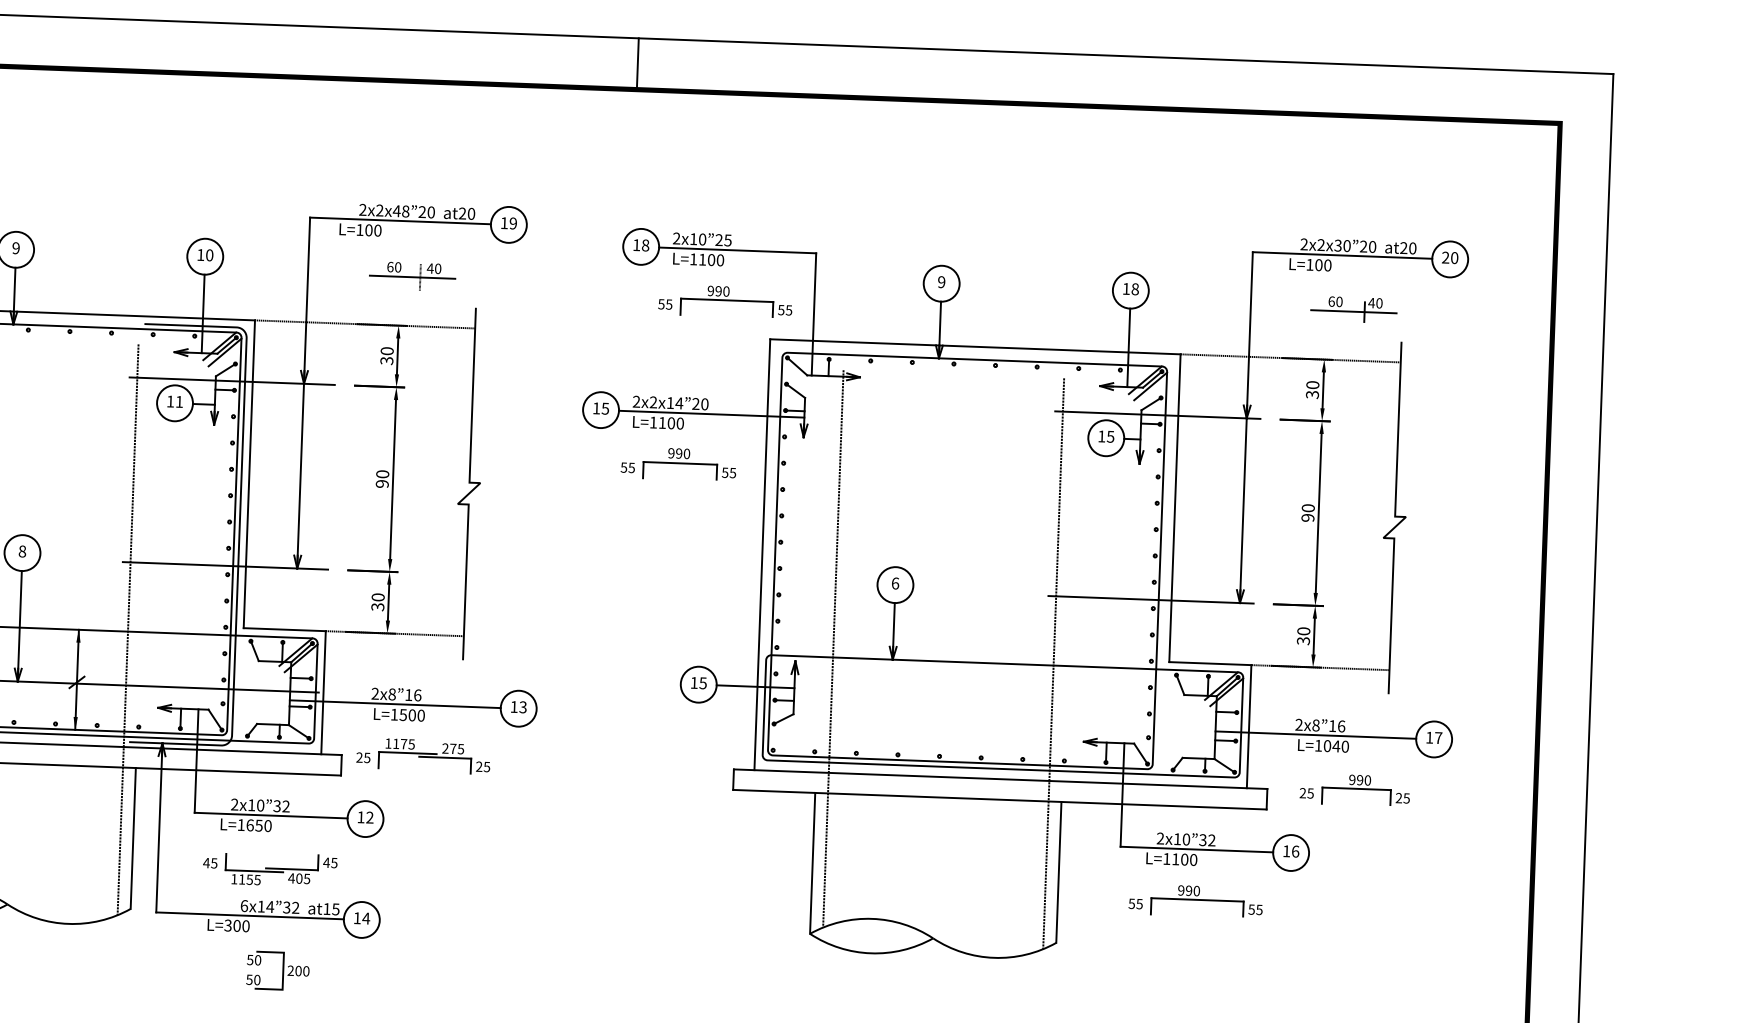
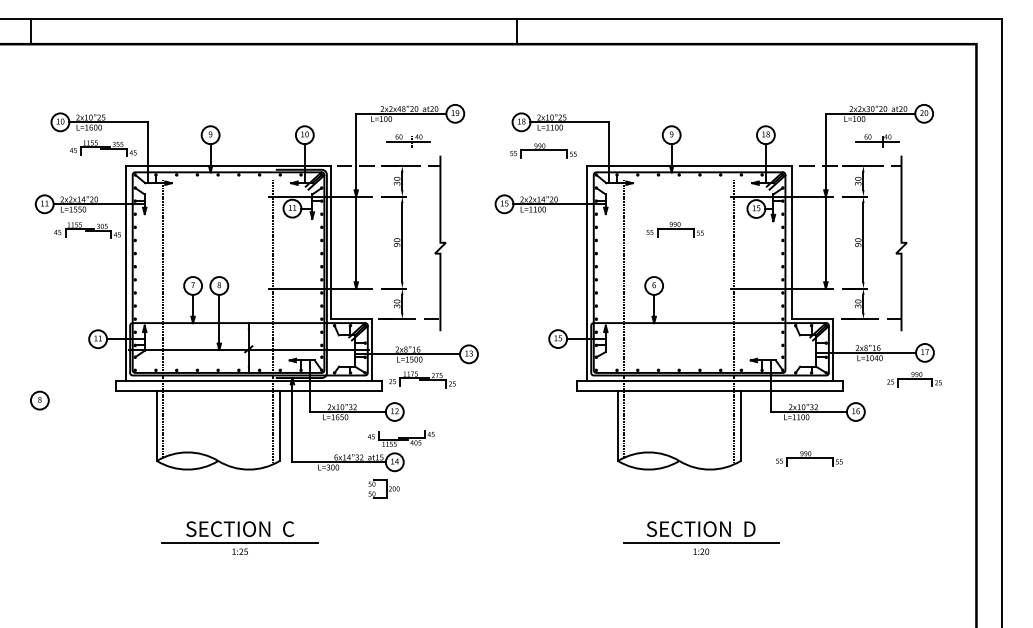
part: (725, 300) -> (543, 150), moved
part: (677, 463) -> (674, 229), moved
part: (1354, 789) -> (914, 379), moved
part: (268, 868) -> (400, 438), moved
part: (1196, 900) -> (809, 458), moved
part: (276, 969) -> (383, 488), moved

